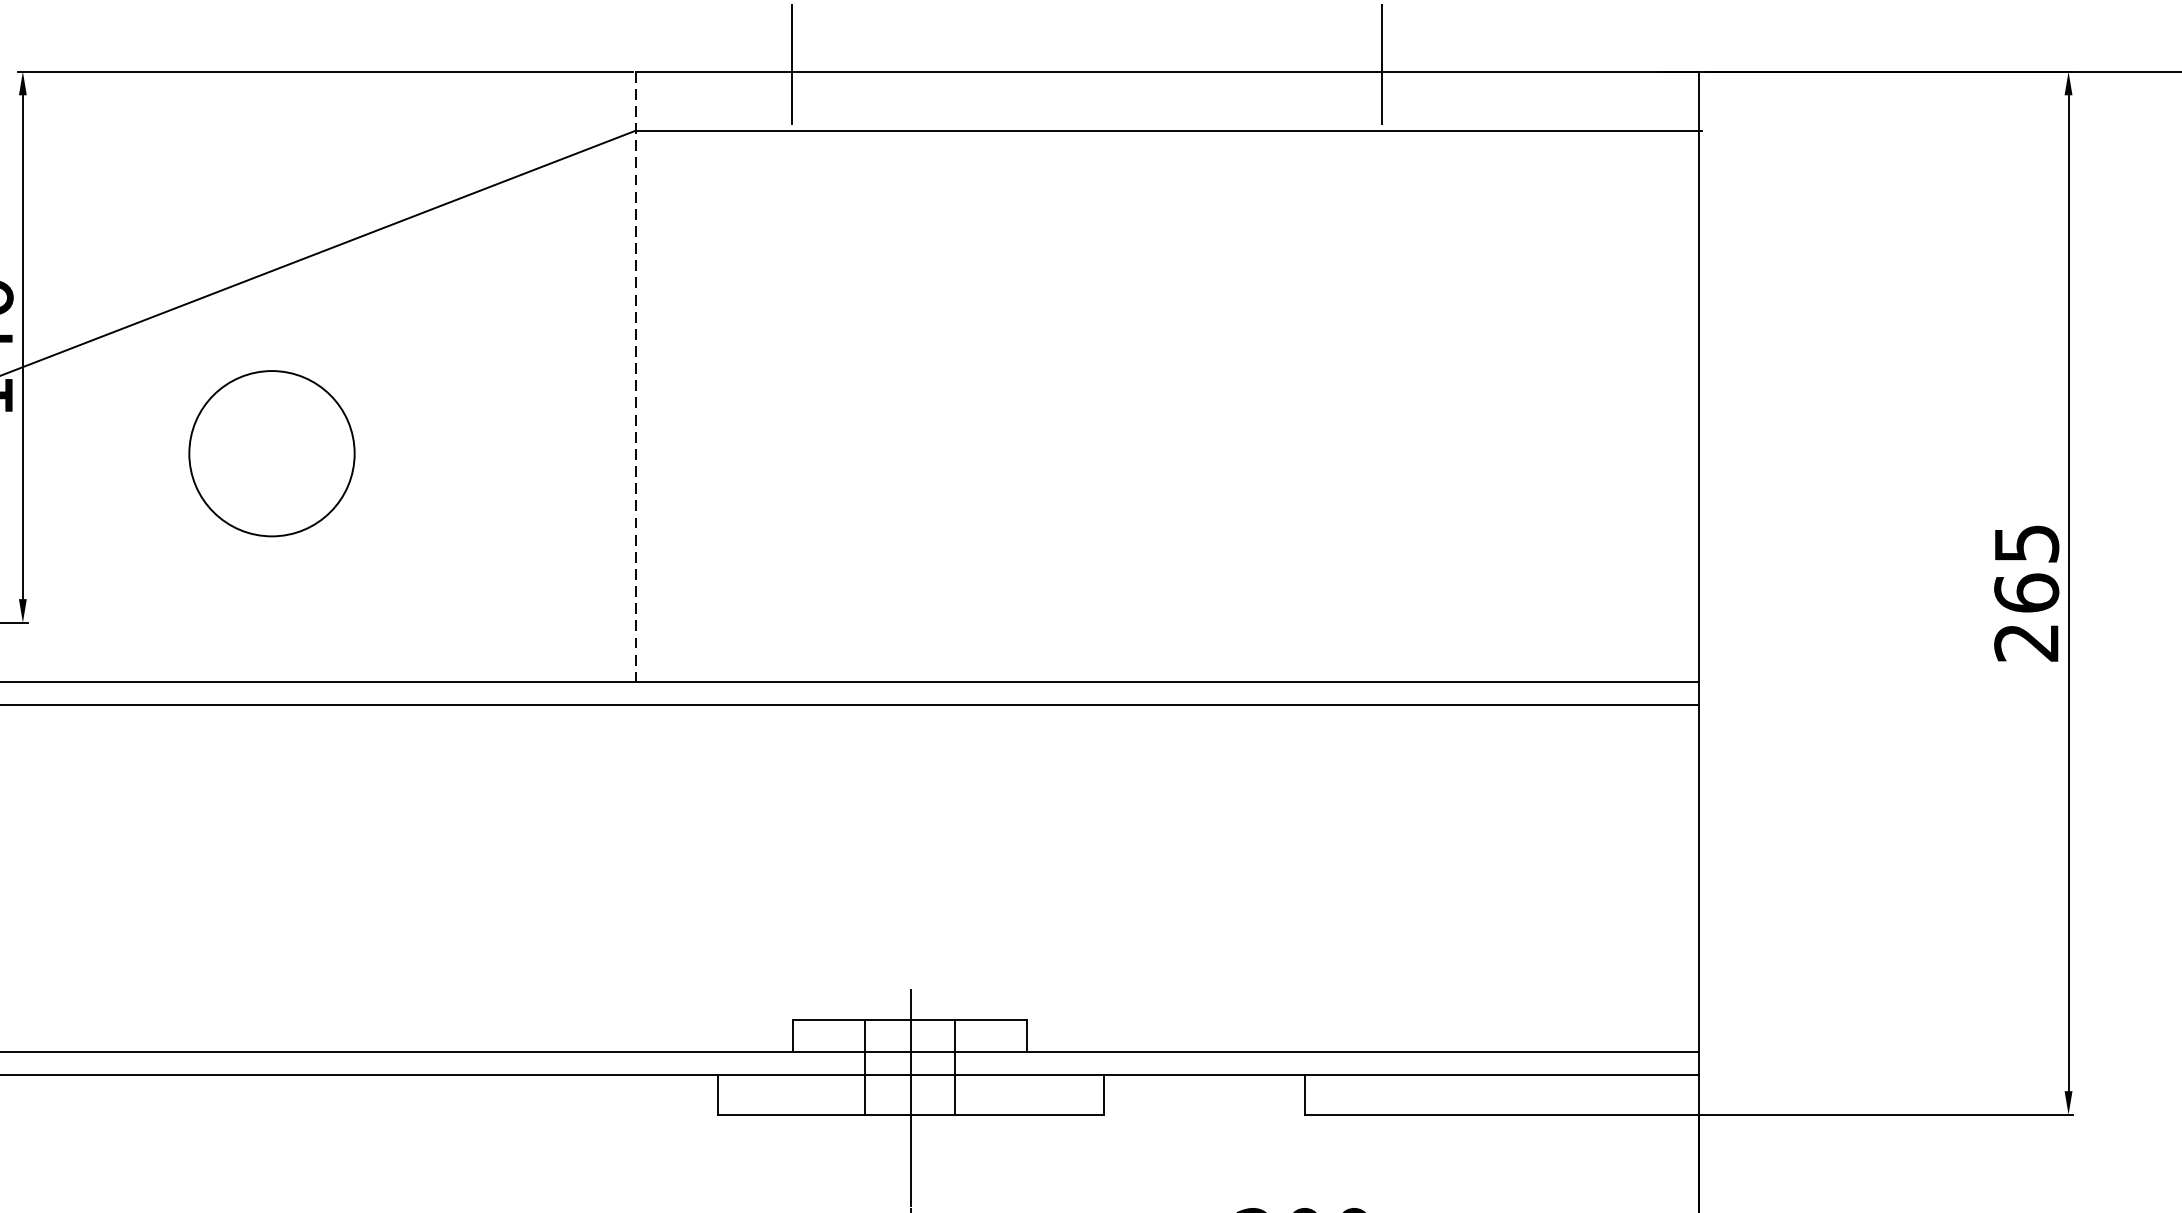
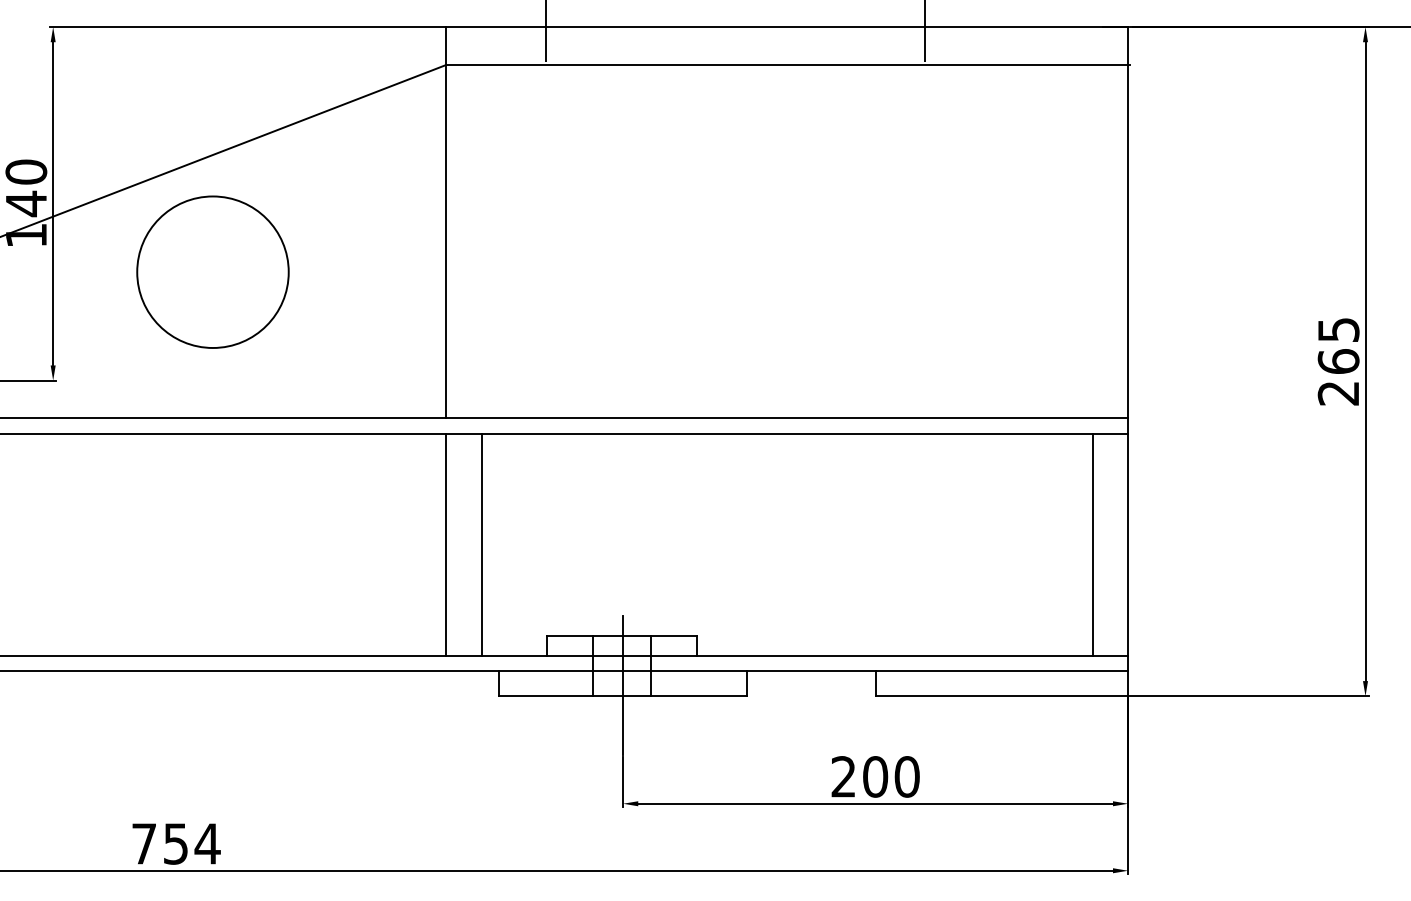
line: (635, 376) -> (446, 222), dashed -> solid
circle: (271, 452) -> (212, 271), size x1.43
line: (635, 878) -> (446, 544), added
line: (690, 878) -> (481, 544), added
line: (1642, 878) -> (1092, 544), added

